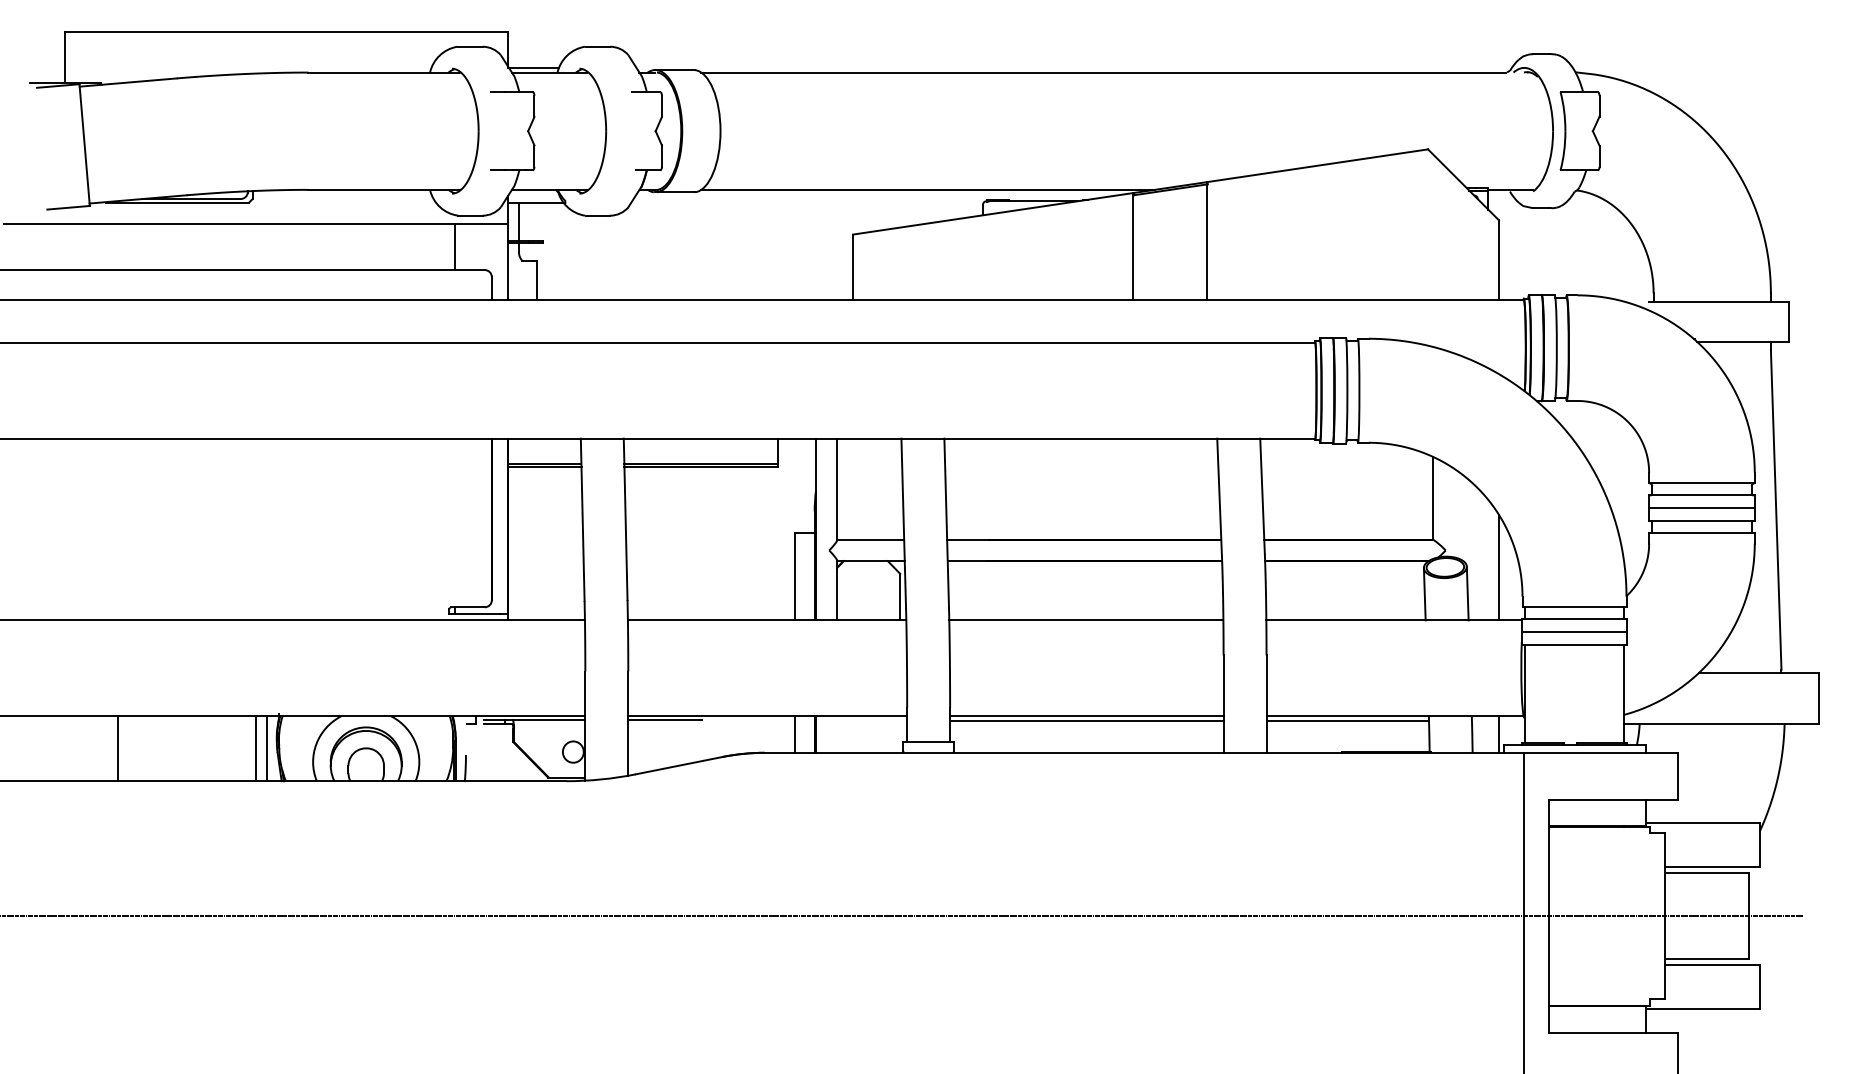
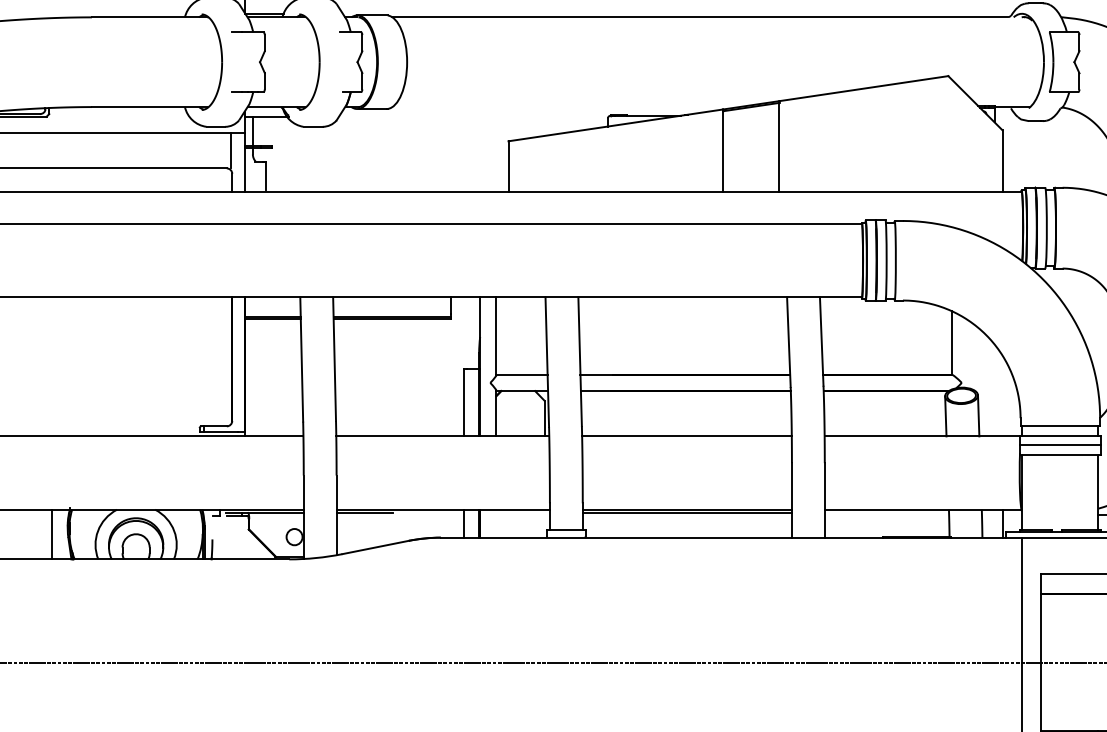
line: (927, 189) -> (565, 106), removed
line: (454, 246) -> (230, 150), moved
line: (1499, 567) -> (1002, 395), removed
line: (1347, 720) -> (886, 512), removed
line: (266, 748) -> (59, 534), removed

